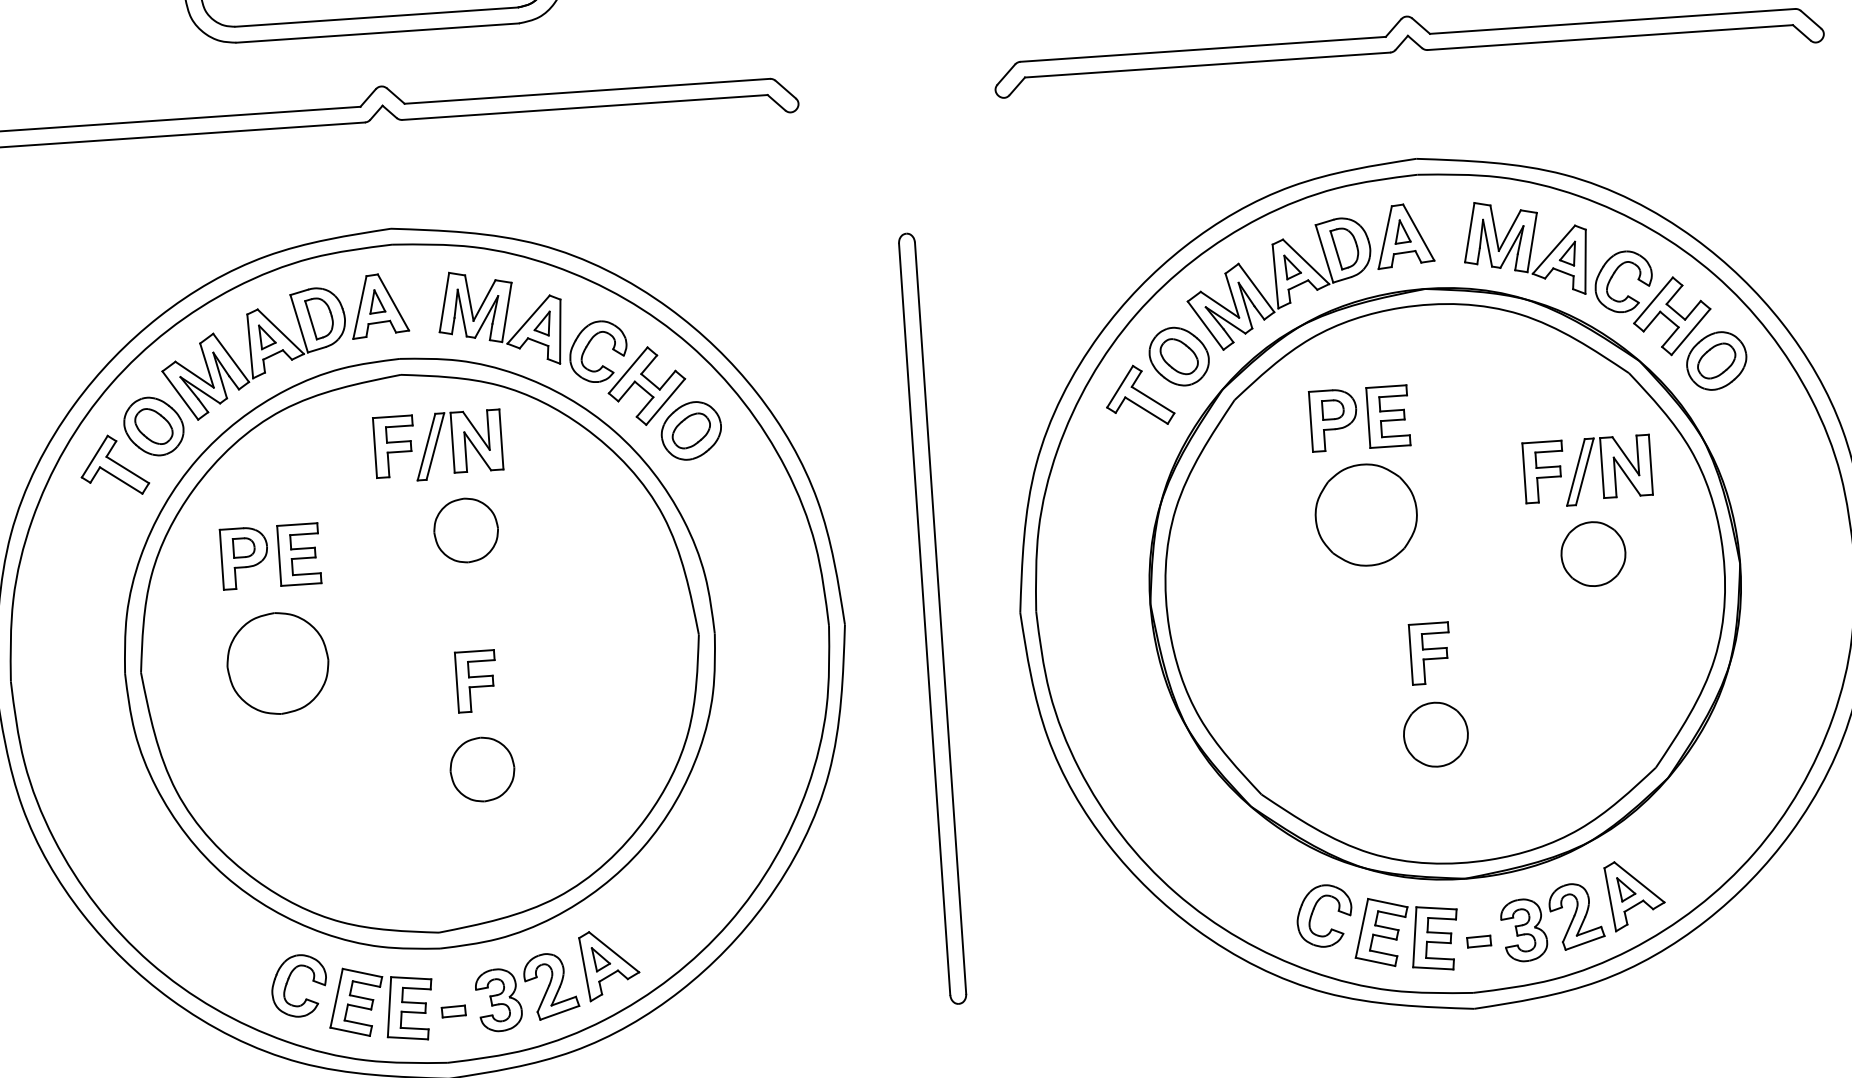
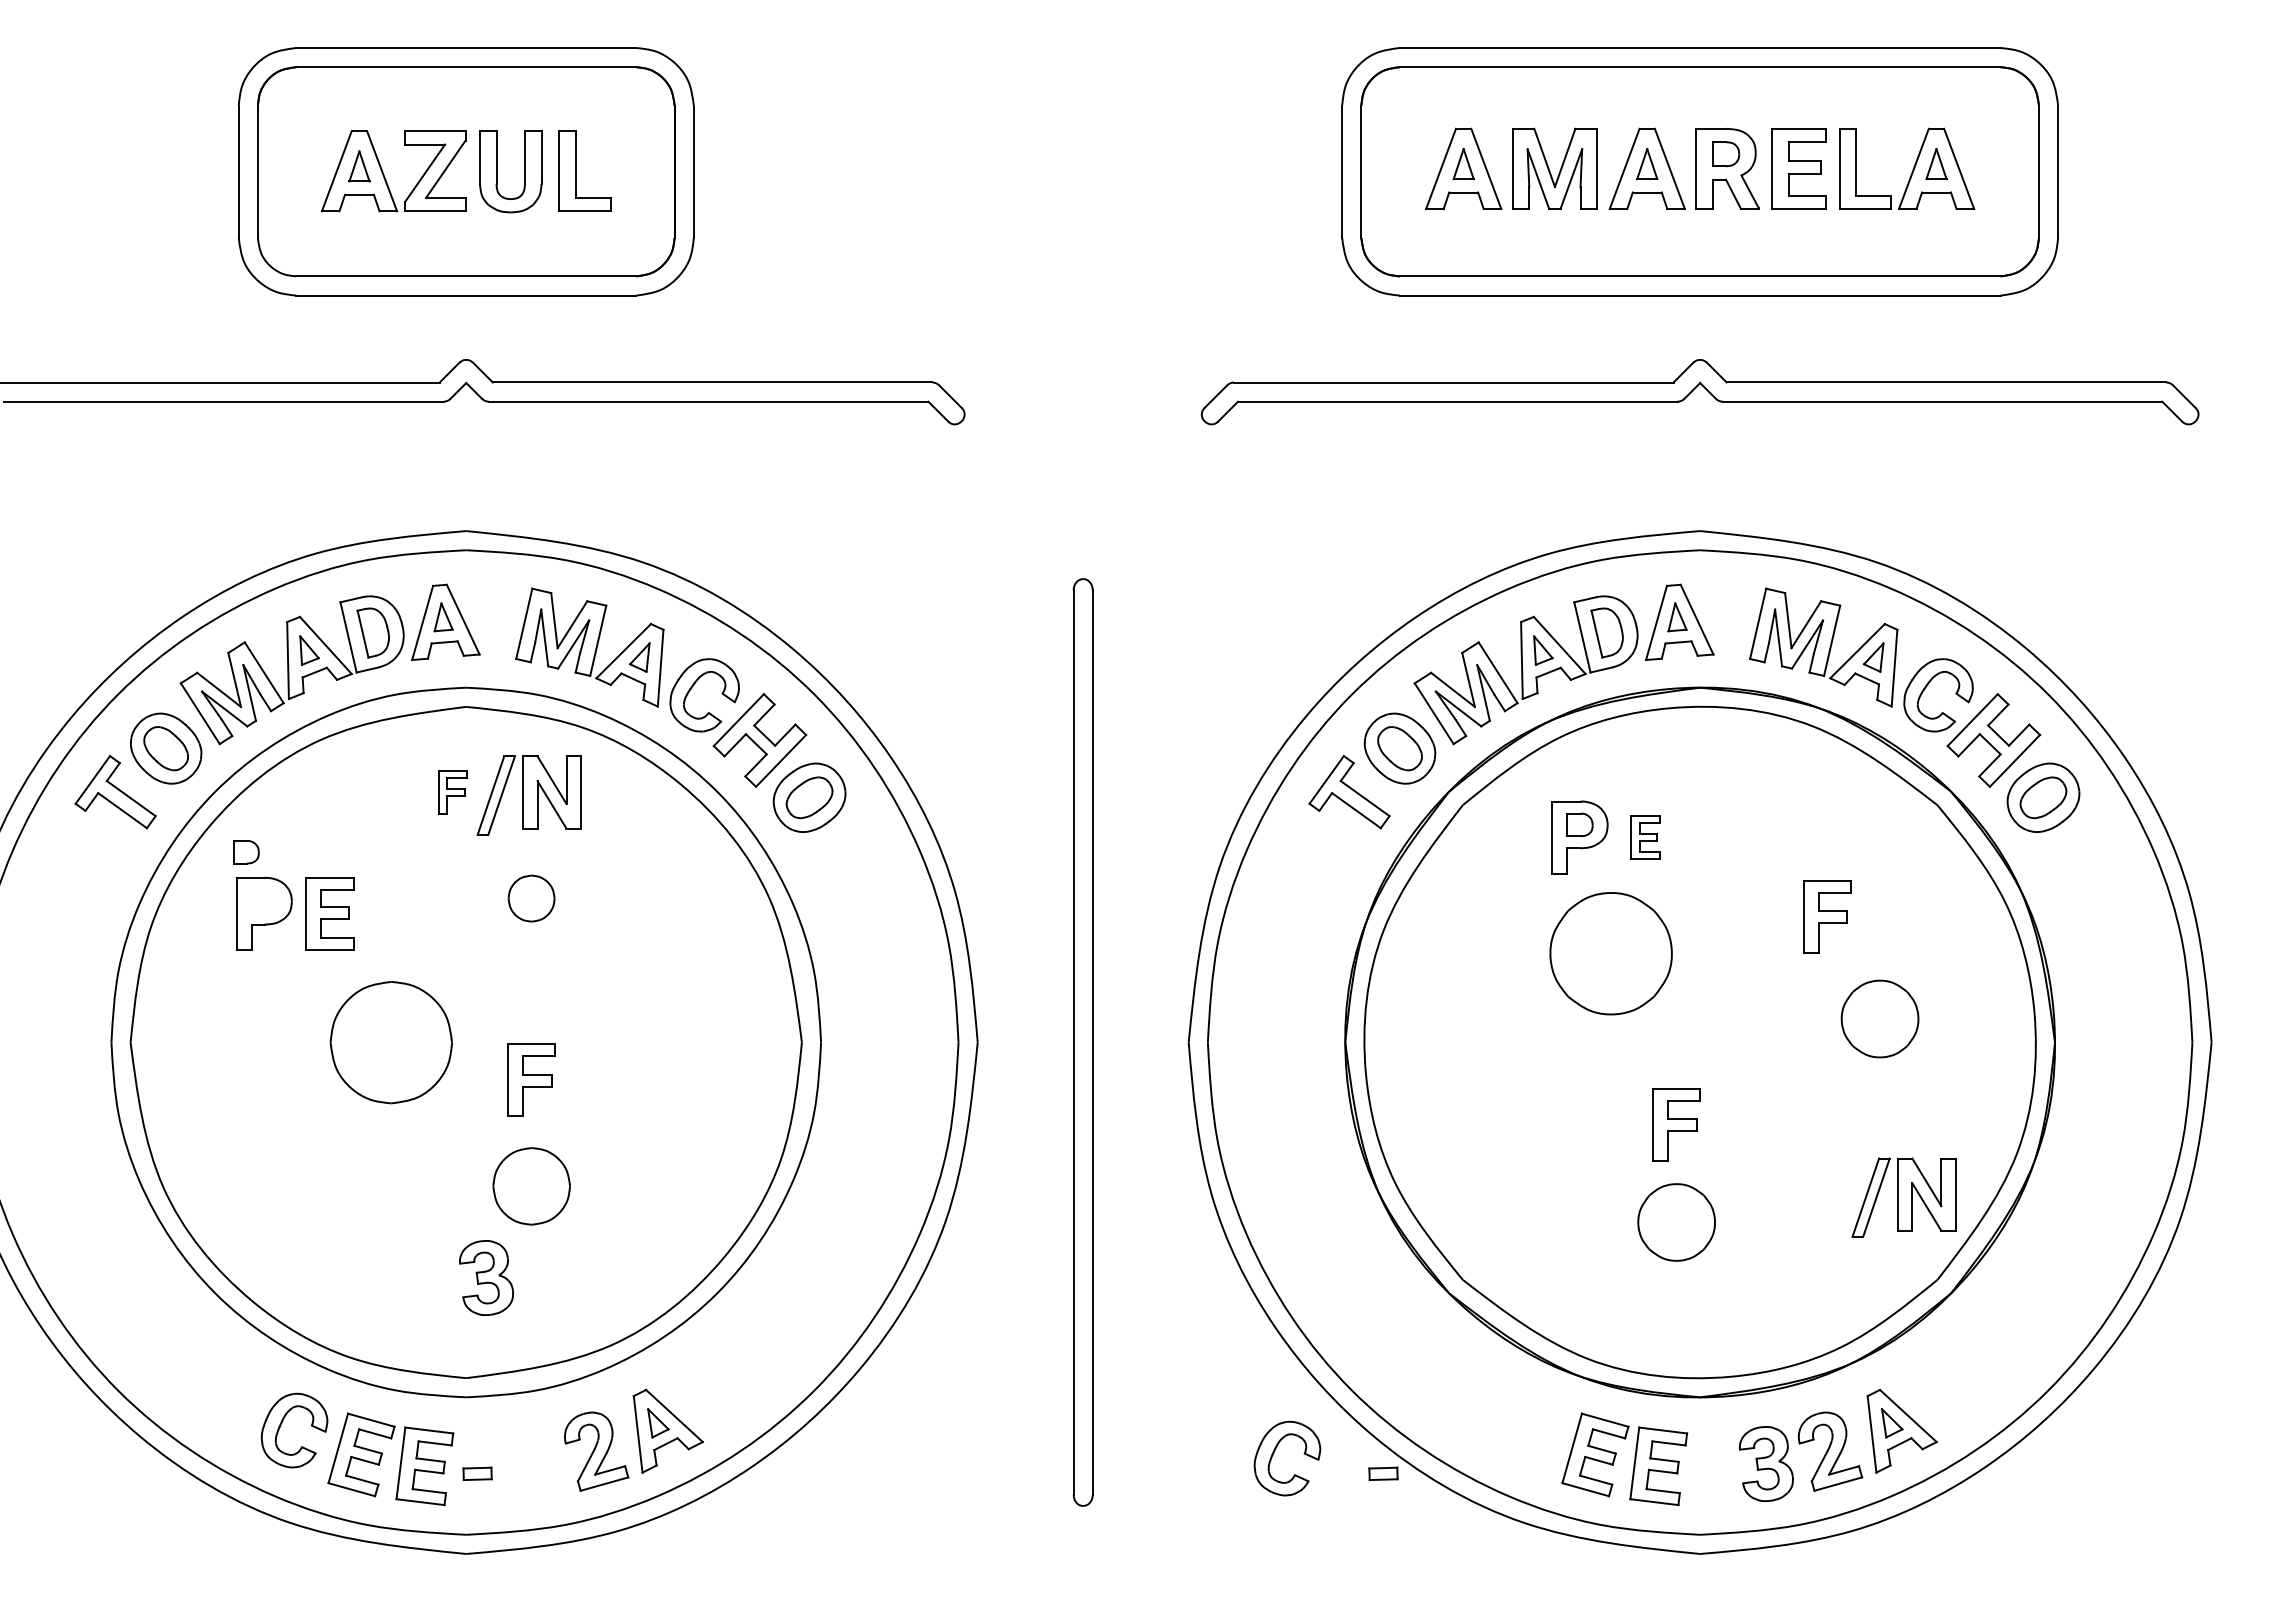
part: (1388, 416) -> (1645, 837), size x0.6
part: (394, 446) -> (452, 792), size x0.6
part: (1607, 470) -> (1903, 1197), moved
part: (466, 530) -> (531, 898), size x0.6
part: (244, 547) -> (246, 852), moved
part: (277, 663) -> (390, 1042), moved
part: (1313, 912) -> (1274, 1453), moved
part: (1479, 941) -> (1383, 1473), moved
part: (498, 999) -> (486, 1277), moved

